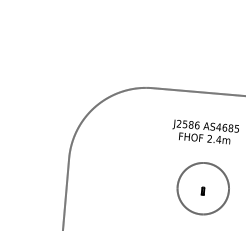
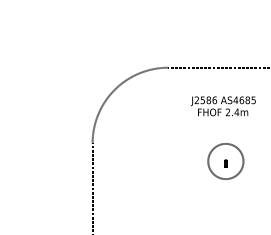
circle: (202, 188) -> (225, 161), size x0.7

